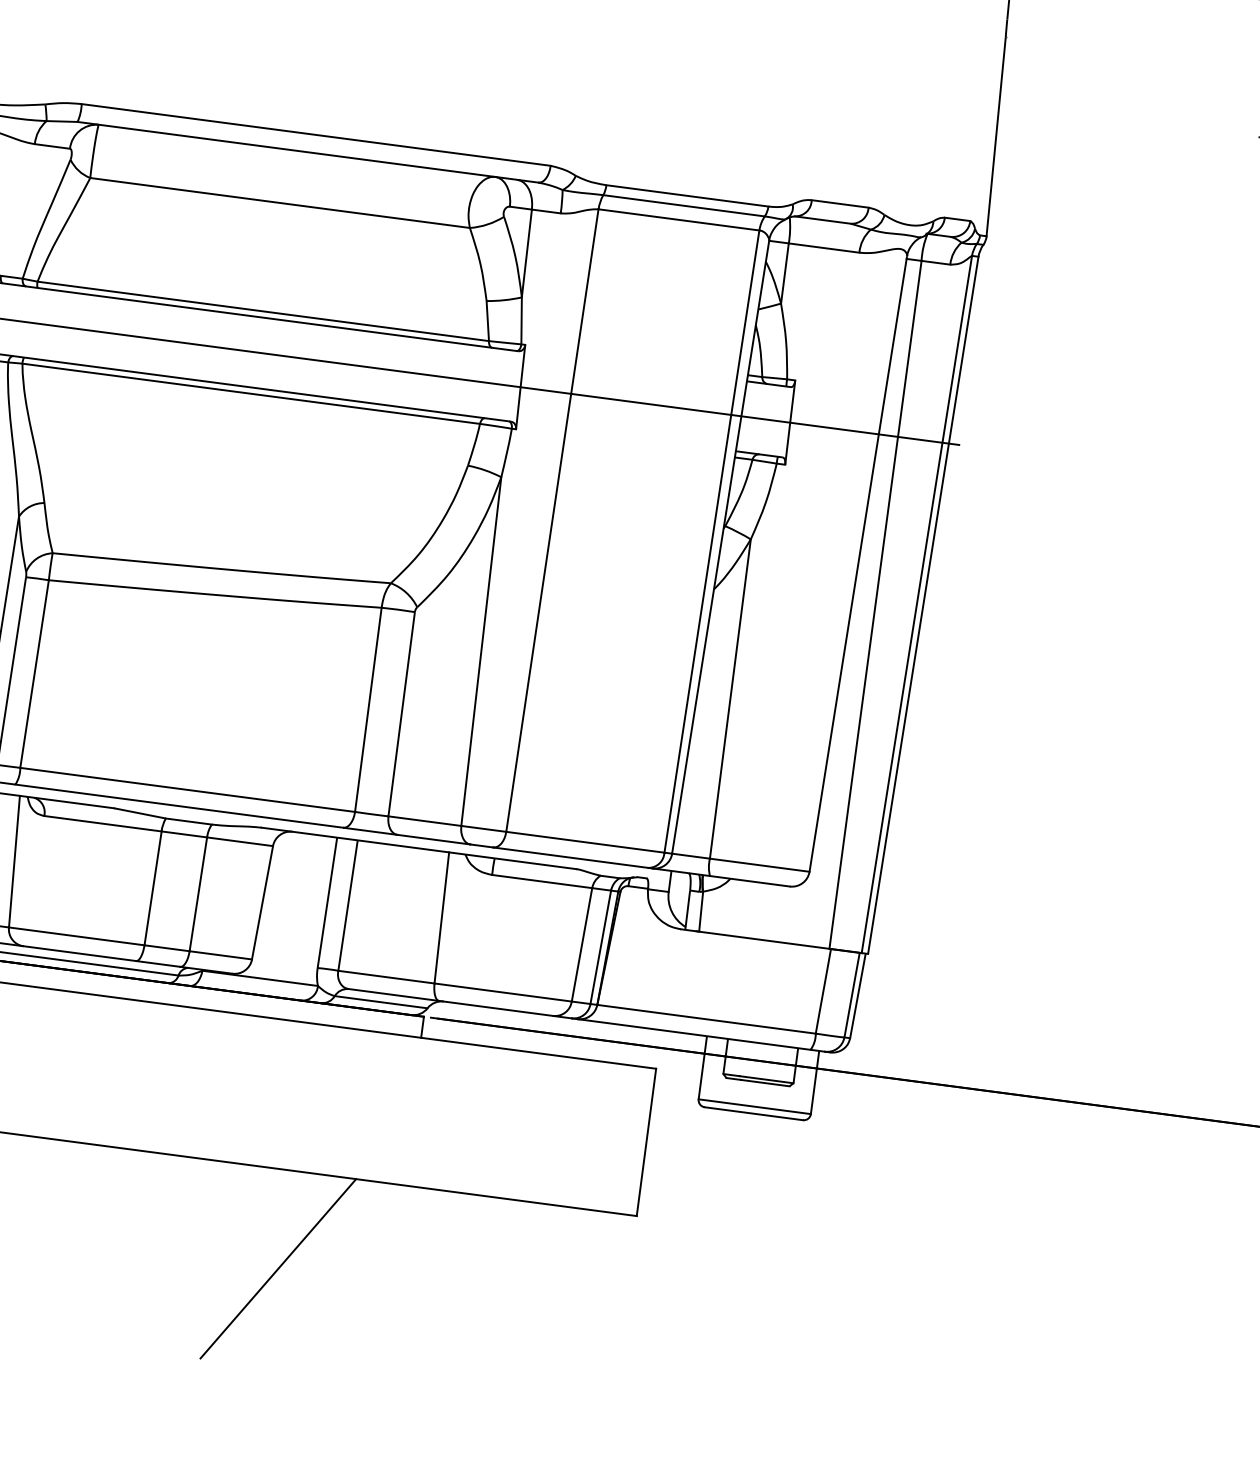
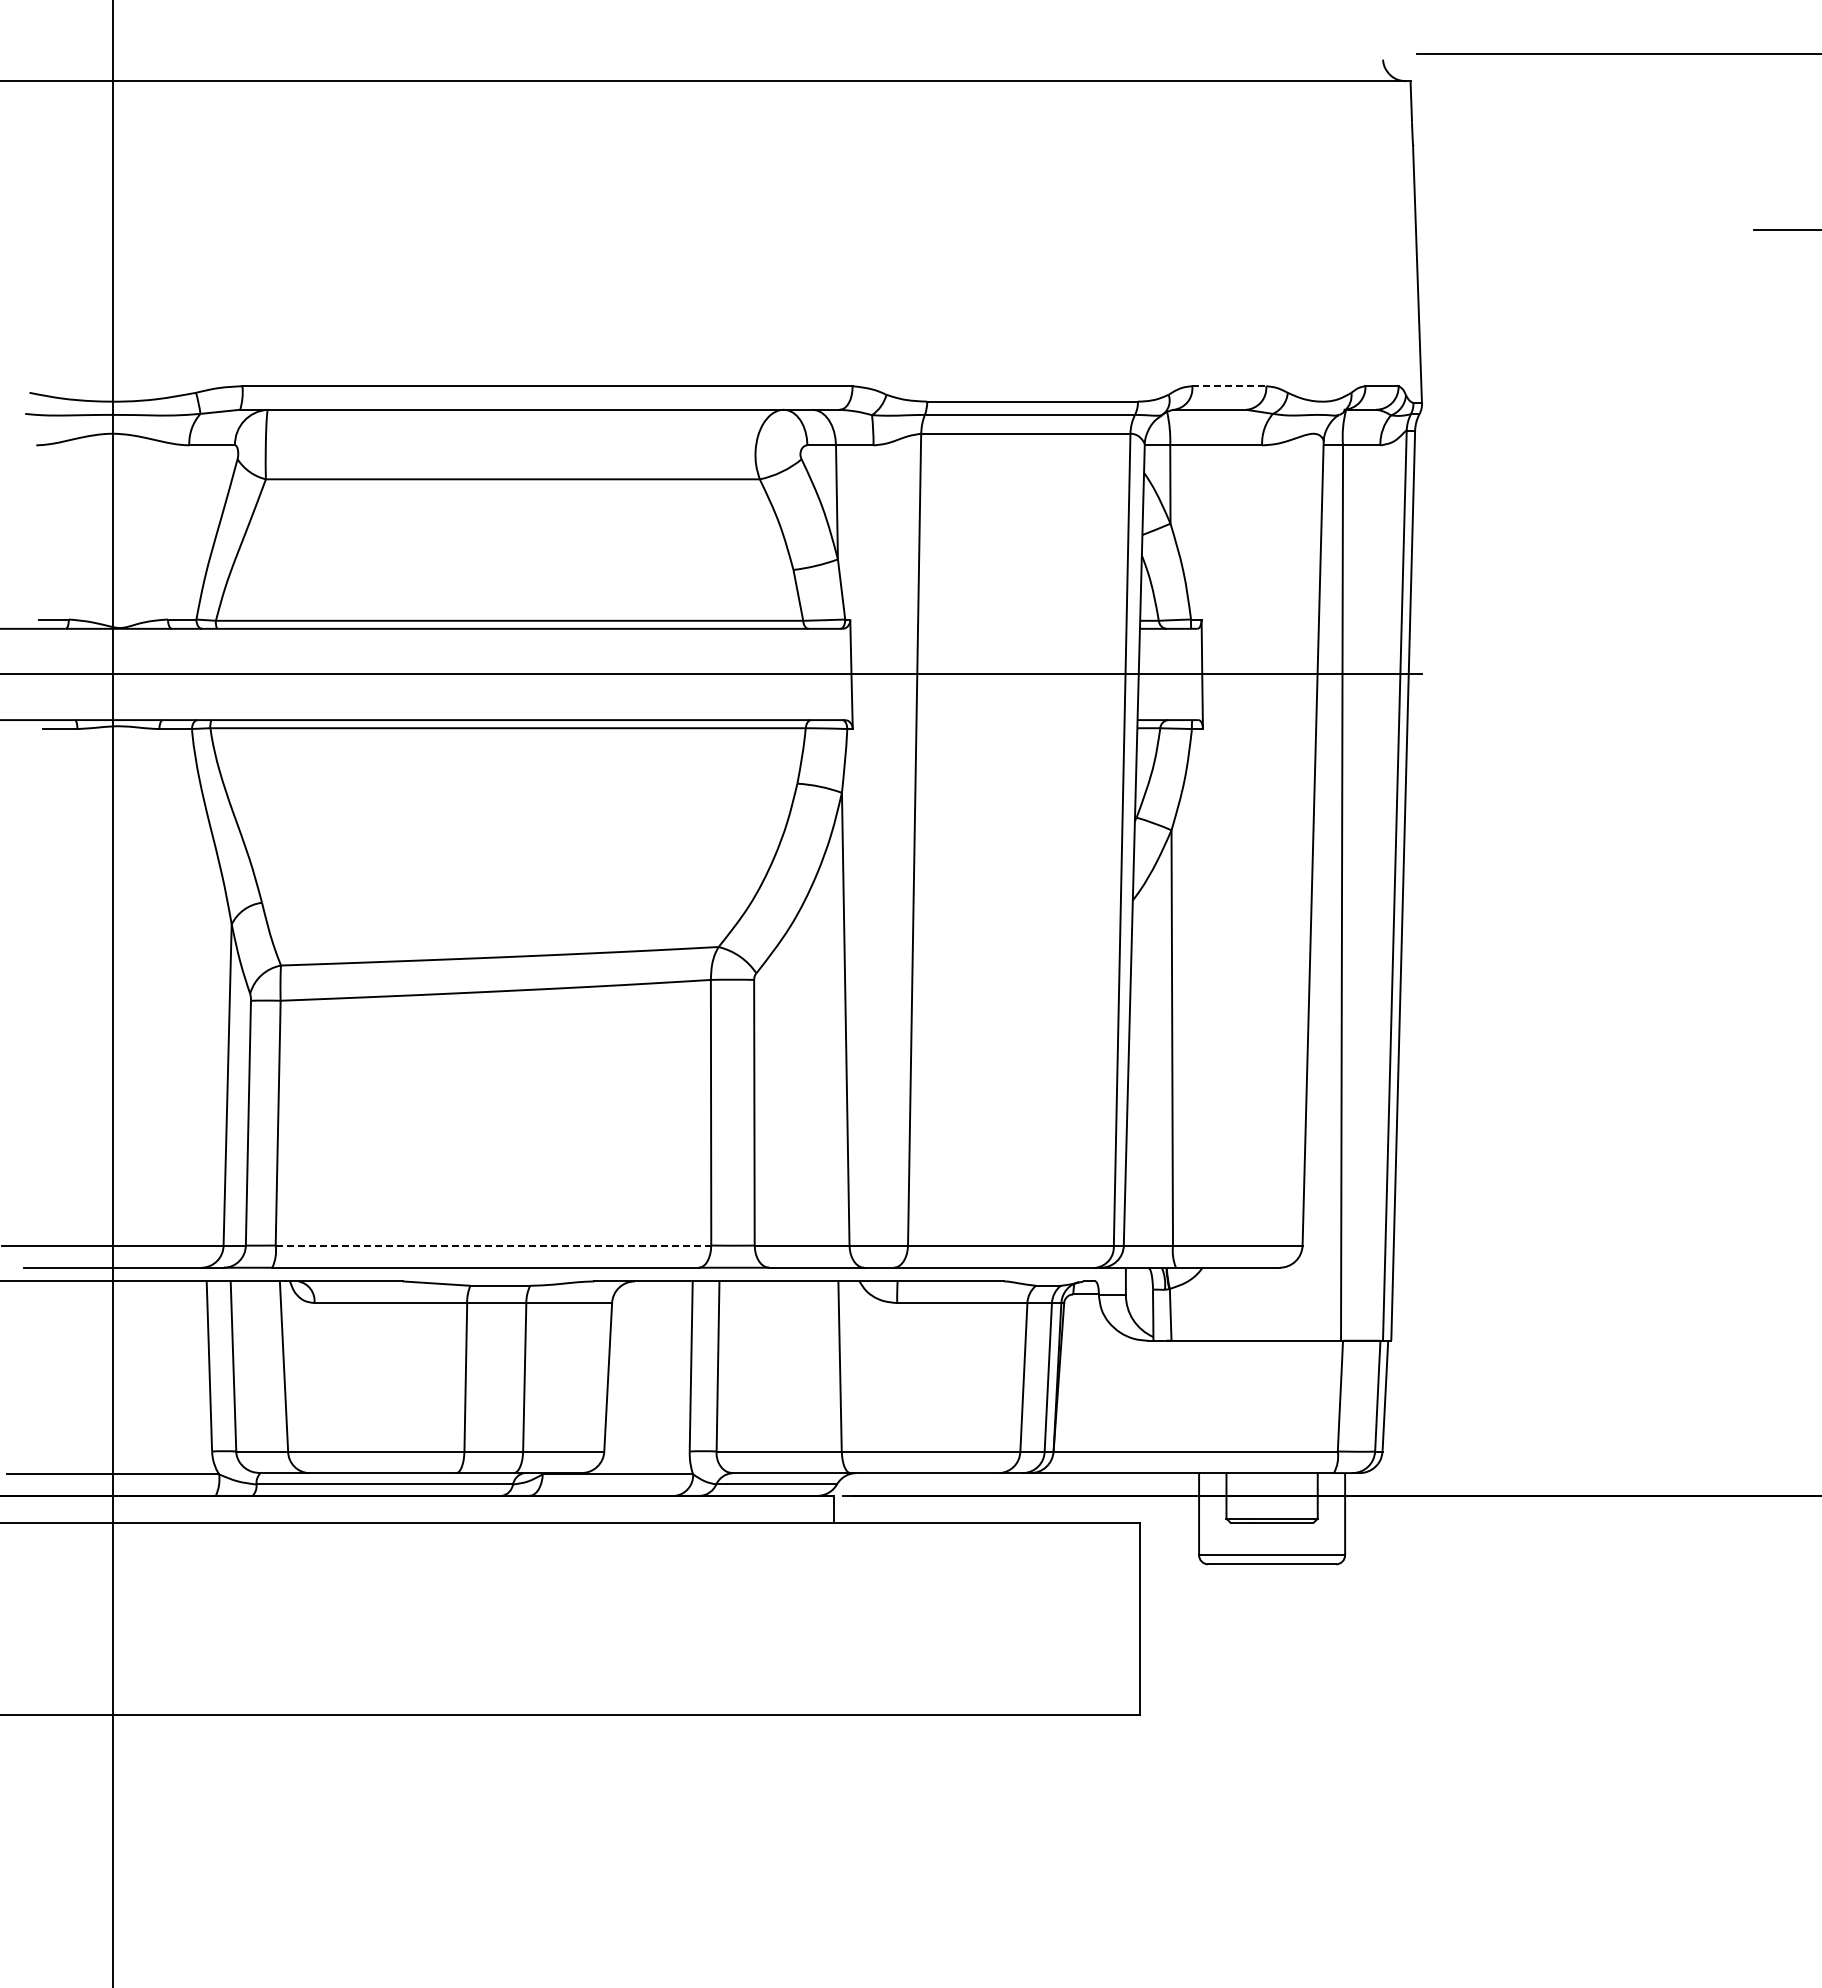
line: (840, 204) -> (1229, 386), solid -> dashed
line: (187, 789) -> (493, 1245), solid -> dashed
line: (277, 1268) -> (689, 1842), removed

